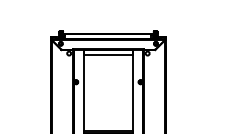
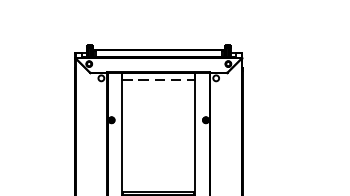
line: (108, 54) -> (158, 79), solid -> dashed

